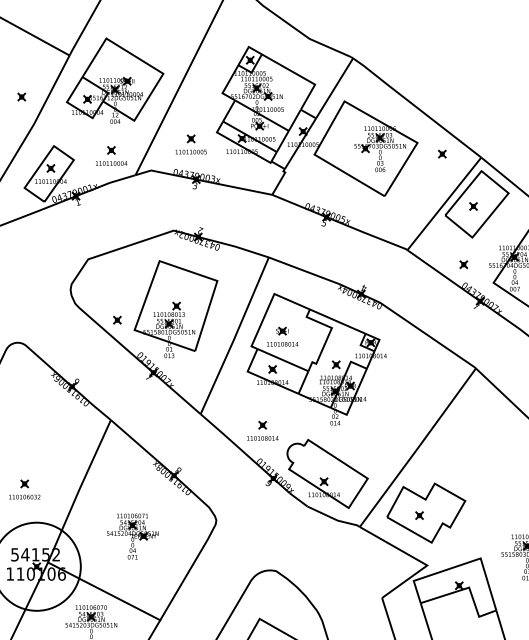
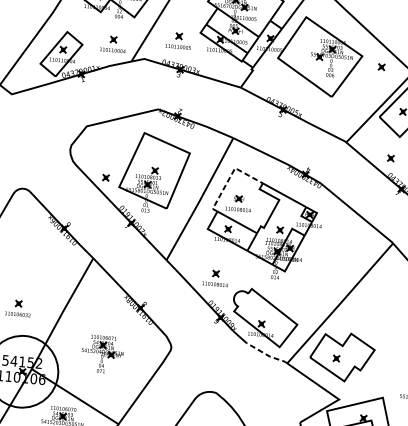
line: (269, 305) -> (230, 177), solid -> dashed
line: (334, 519) -> (267, 355), solid -> dashed

